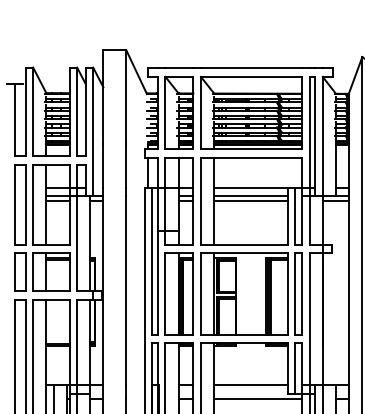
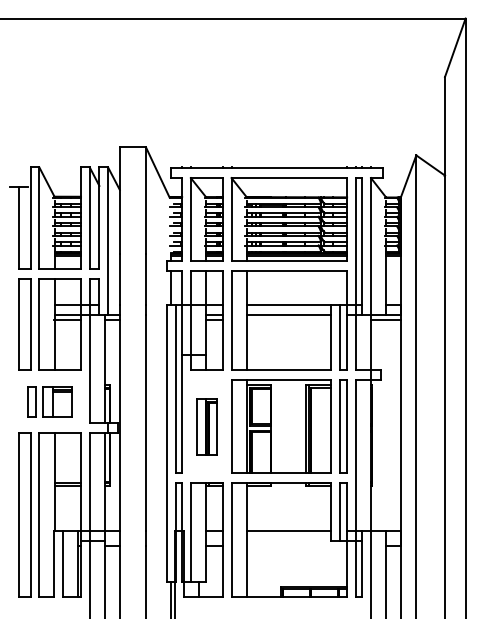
line: (250, 200) -> (288, 319), removed
part: (41, 272) -> (49, 401), size x0.7
part: (179, 293) -> (206, 426), size x0.6
line: (257, 398) -> (296, 546), removed

